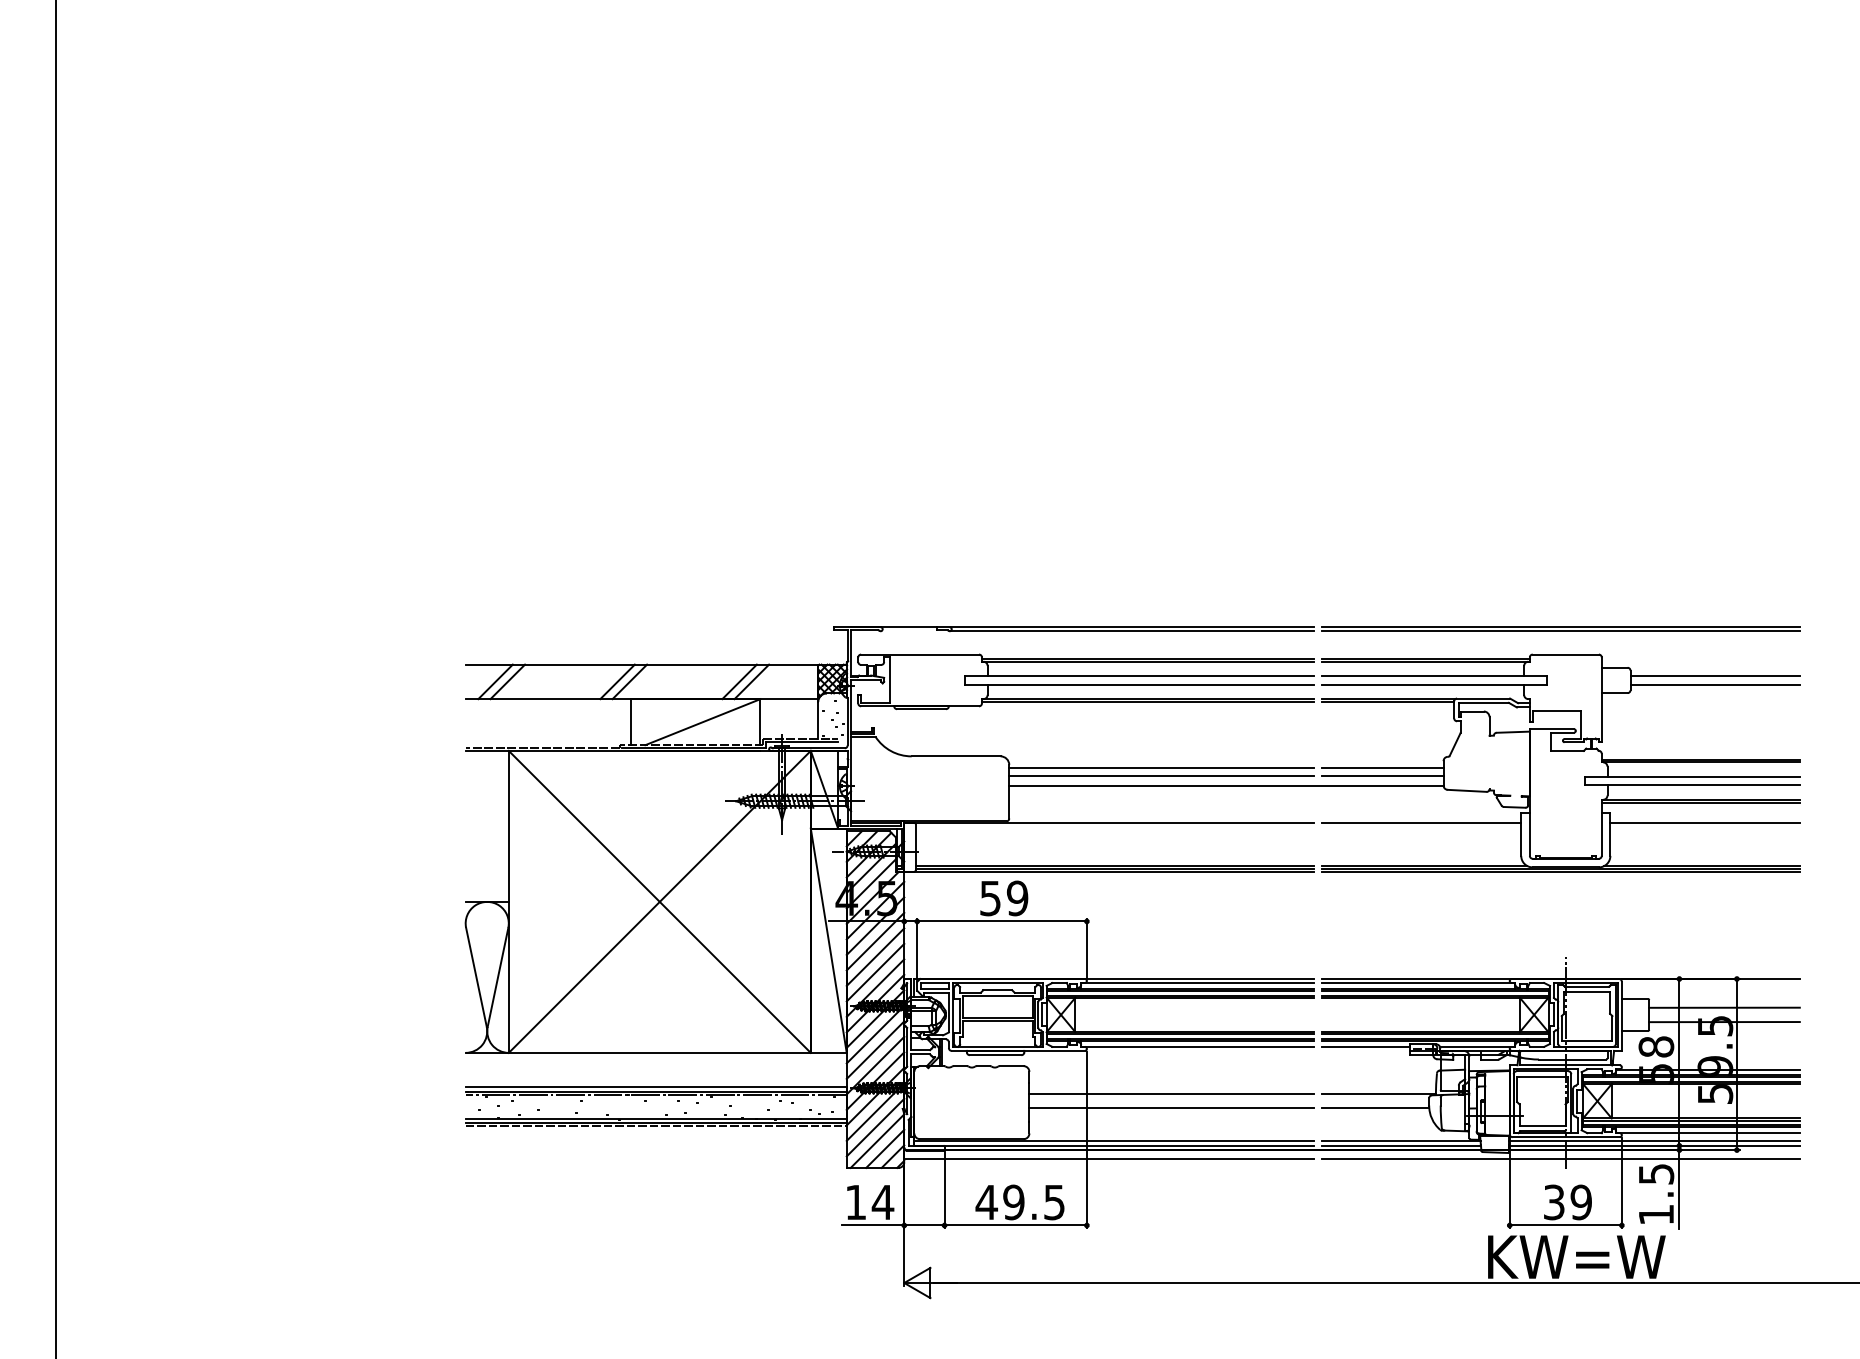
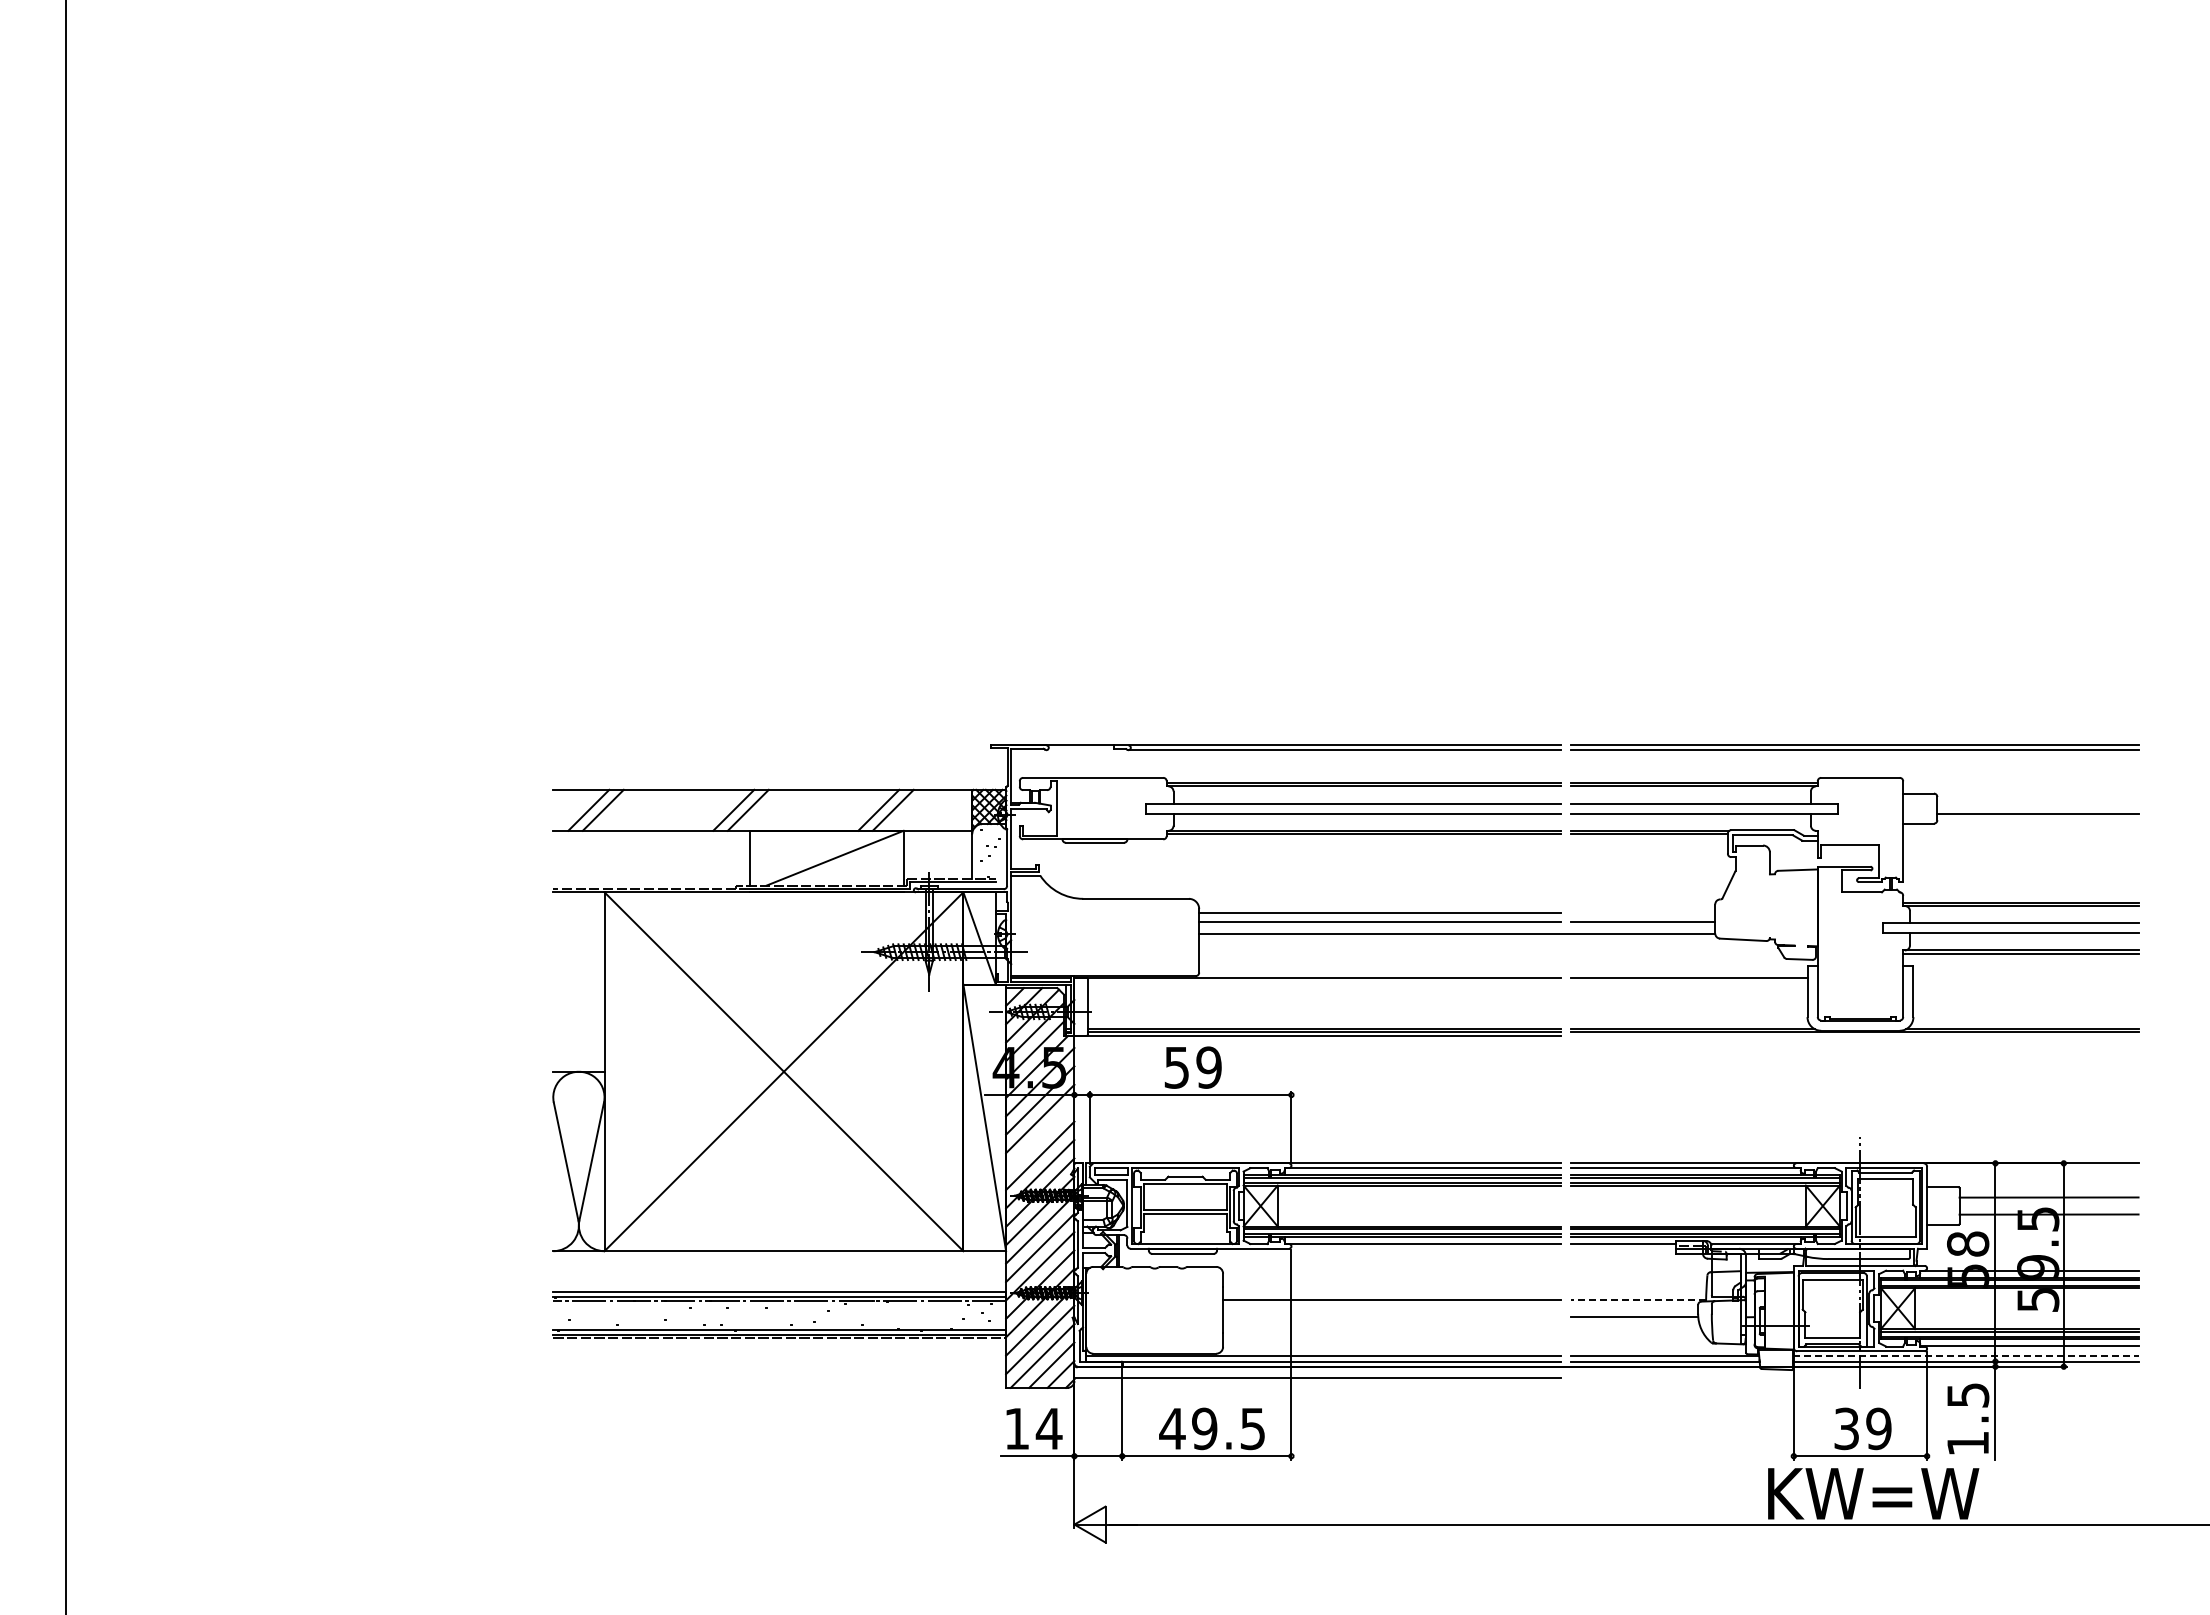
line: (1714, 675) -> (2037, 802), removed
line: (1383, 767) -> (1643, 912), removed
line: (1704, 822) -> (2025, 977), removed
line: (1560, 871) -> (1854, 1035), removed
line: (875, 957) -> (1040, 1137), removed
line: (1378, 1094) -> (1638, 1300), solid -> dashed
line: (1171, 1108) -> (1391, 1317), removed
line: (1654, 1141) -> (1965, 1356), solid -> dashed
line: (1560, 1159) -> (1854, 1377), removed

